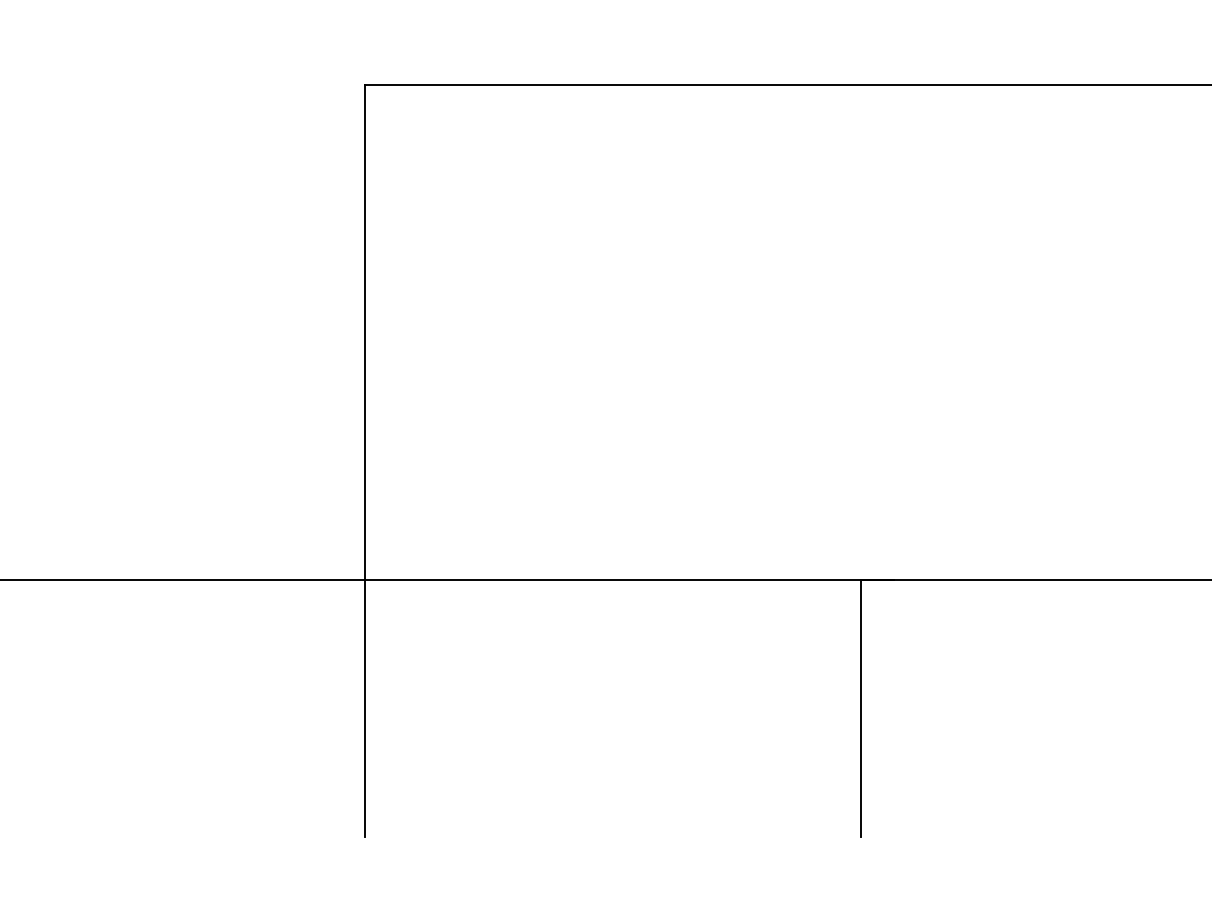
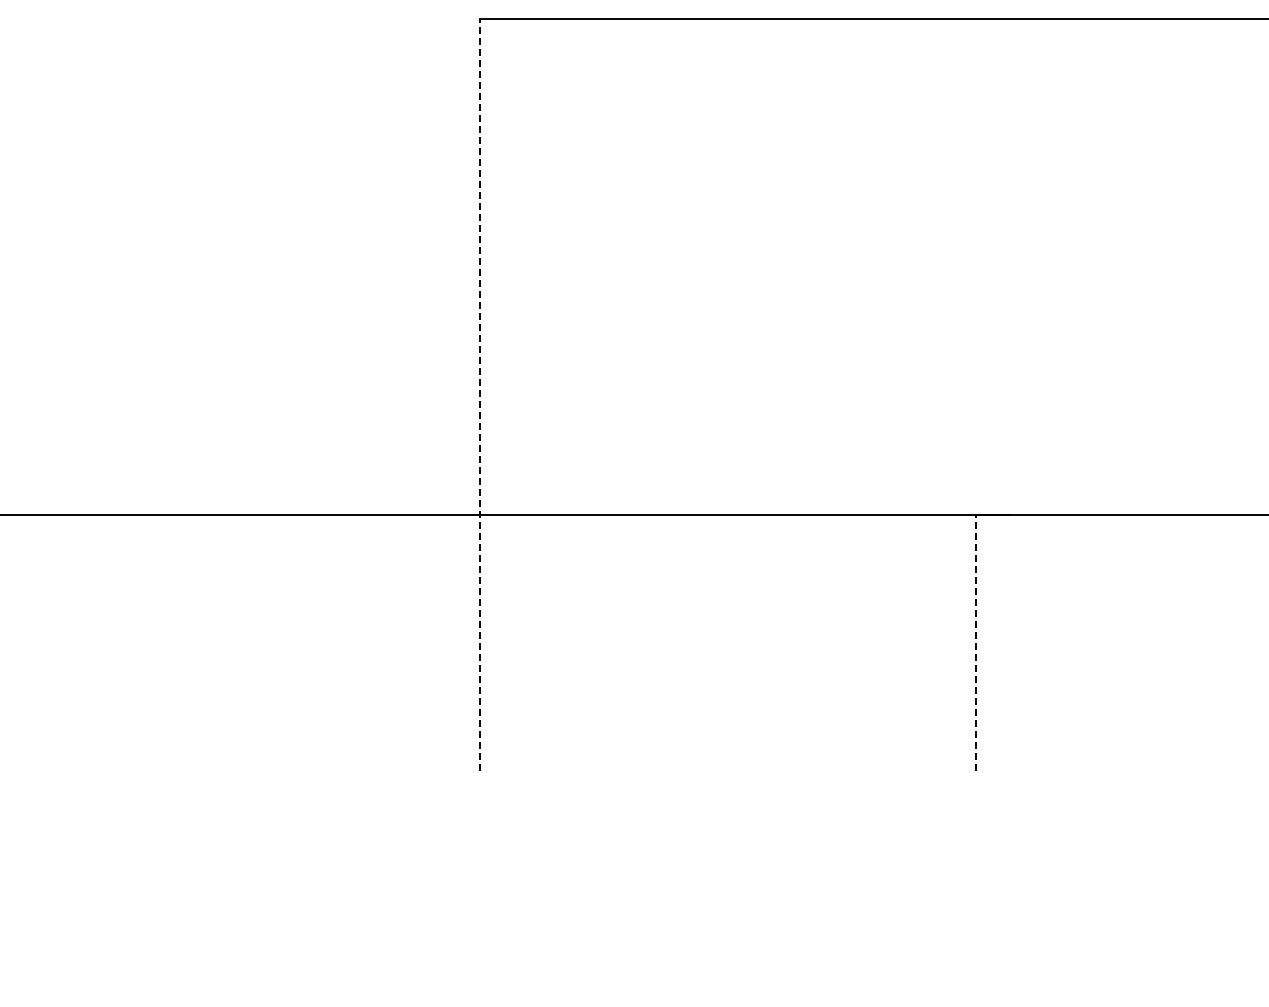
line: (364, 460) -> (480, 394), solid -> dashed
line: (860, 708) -> (976, 642), solid -> dashed

